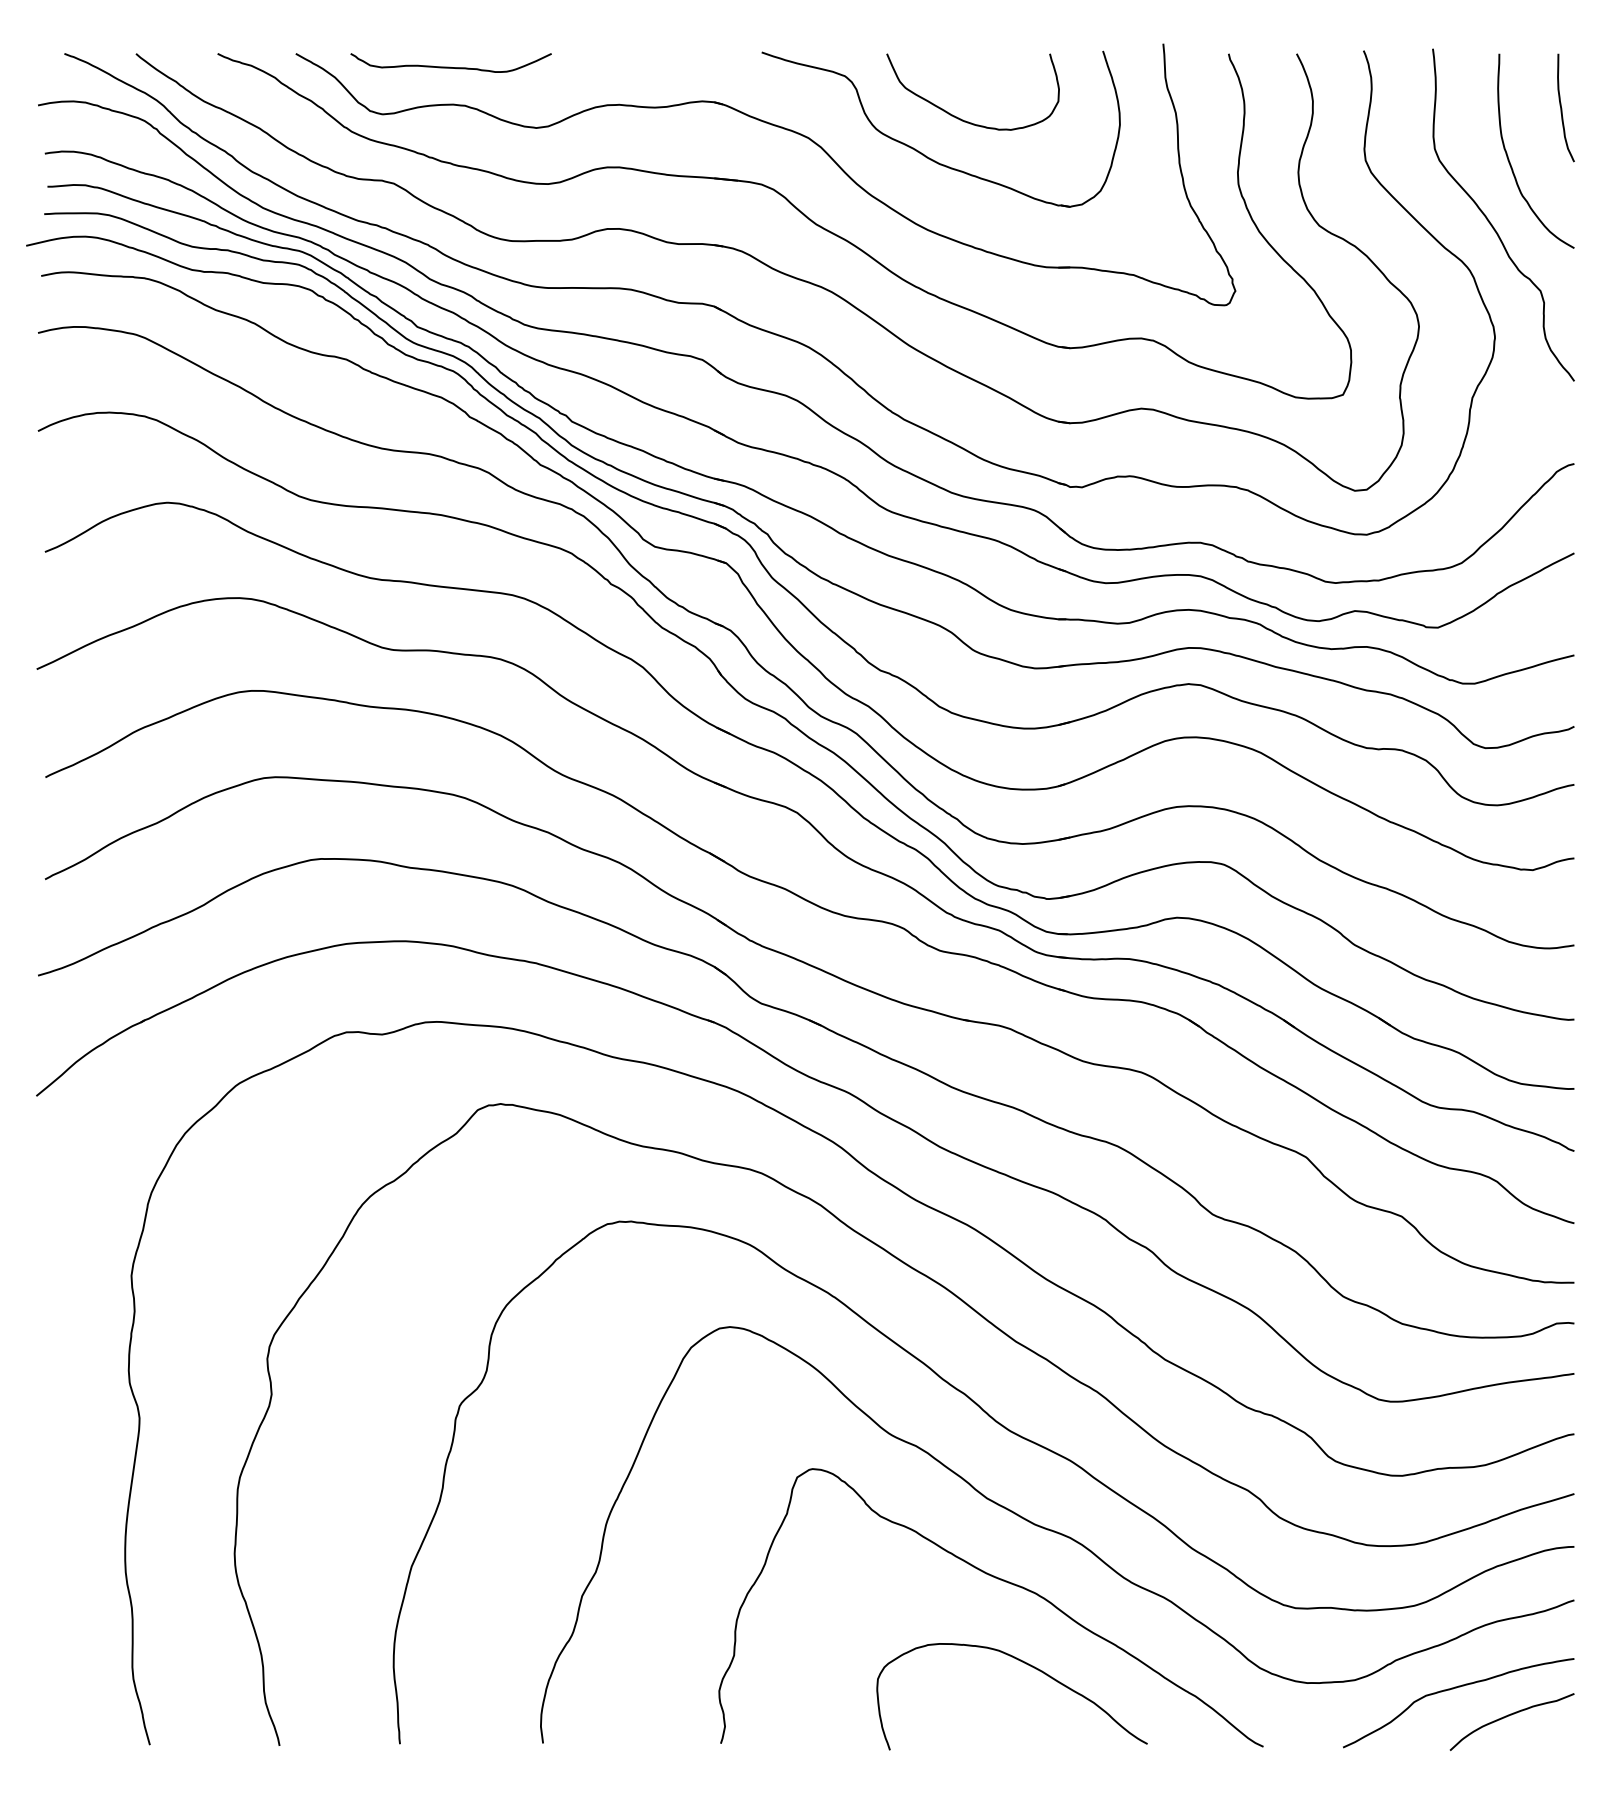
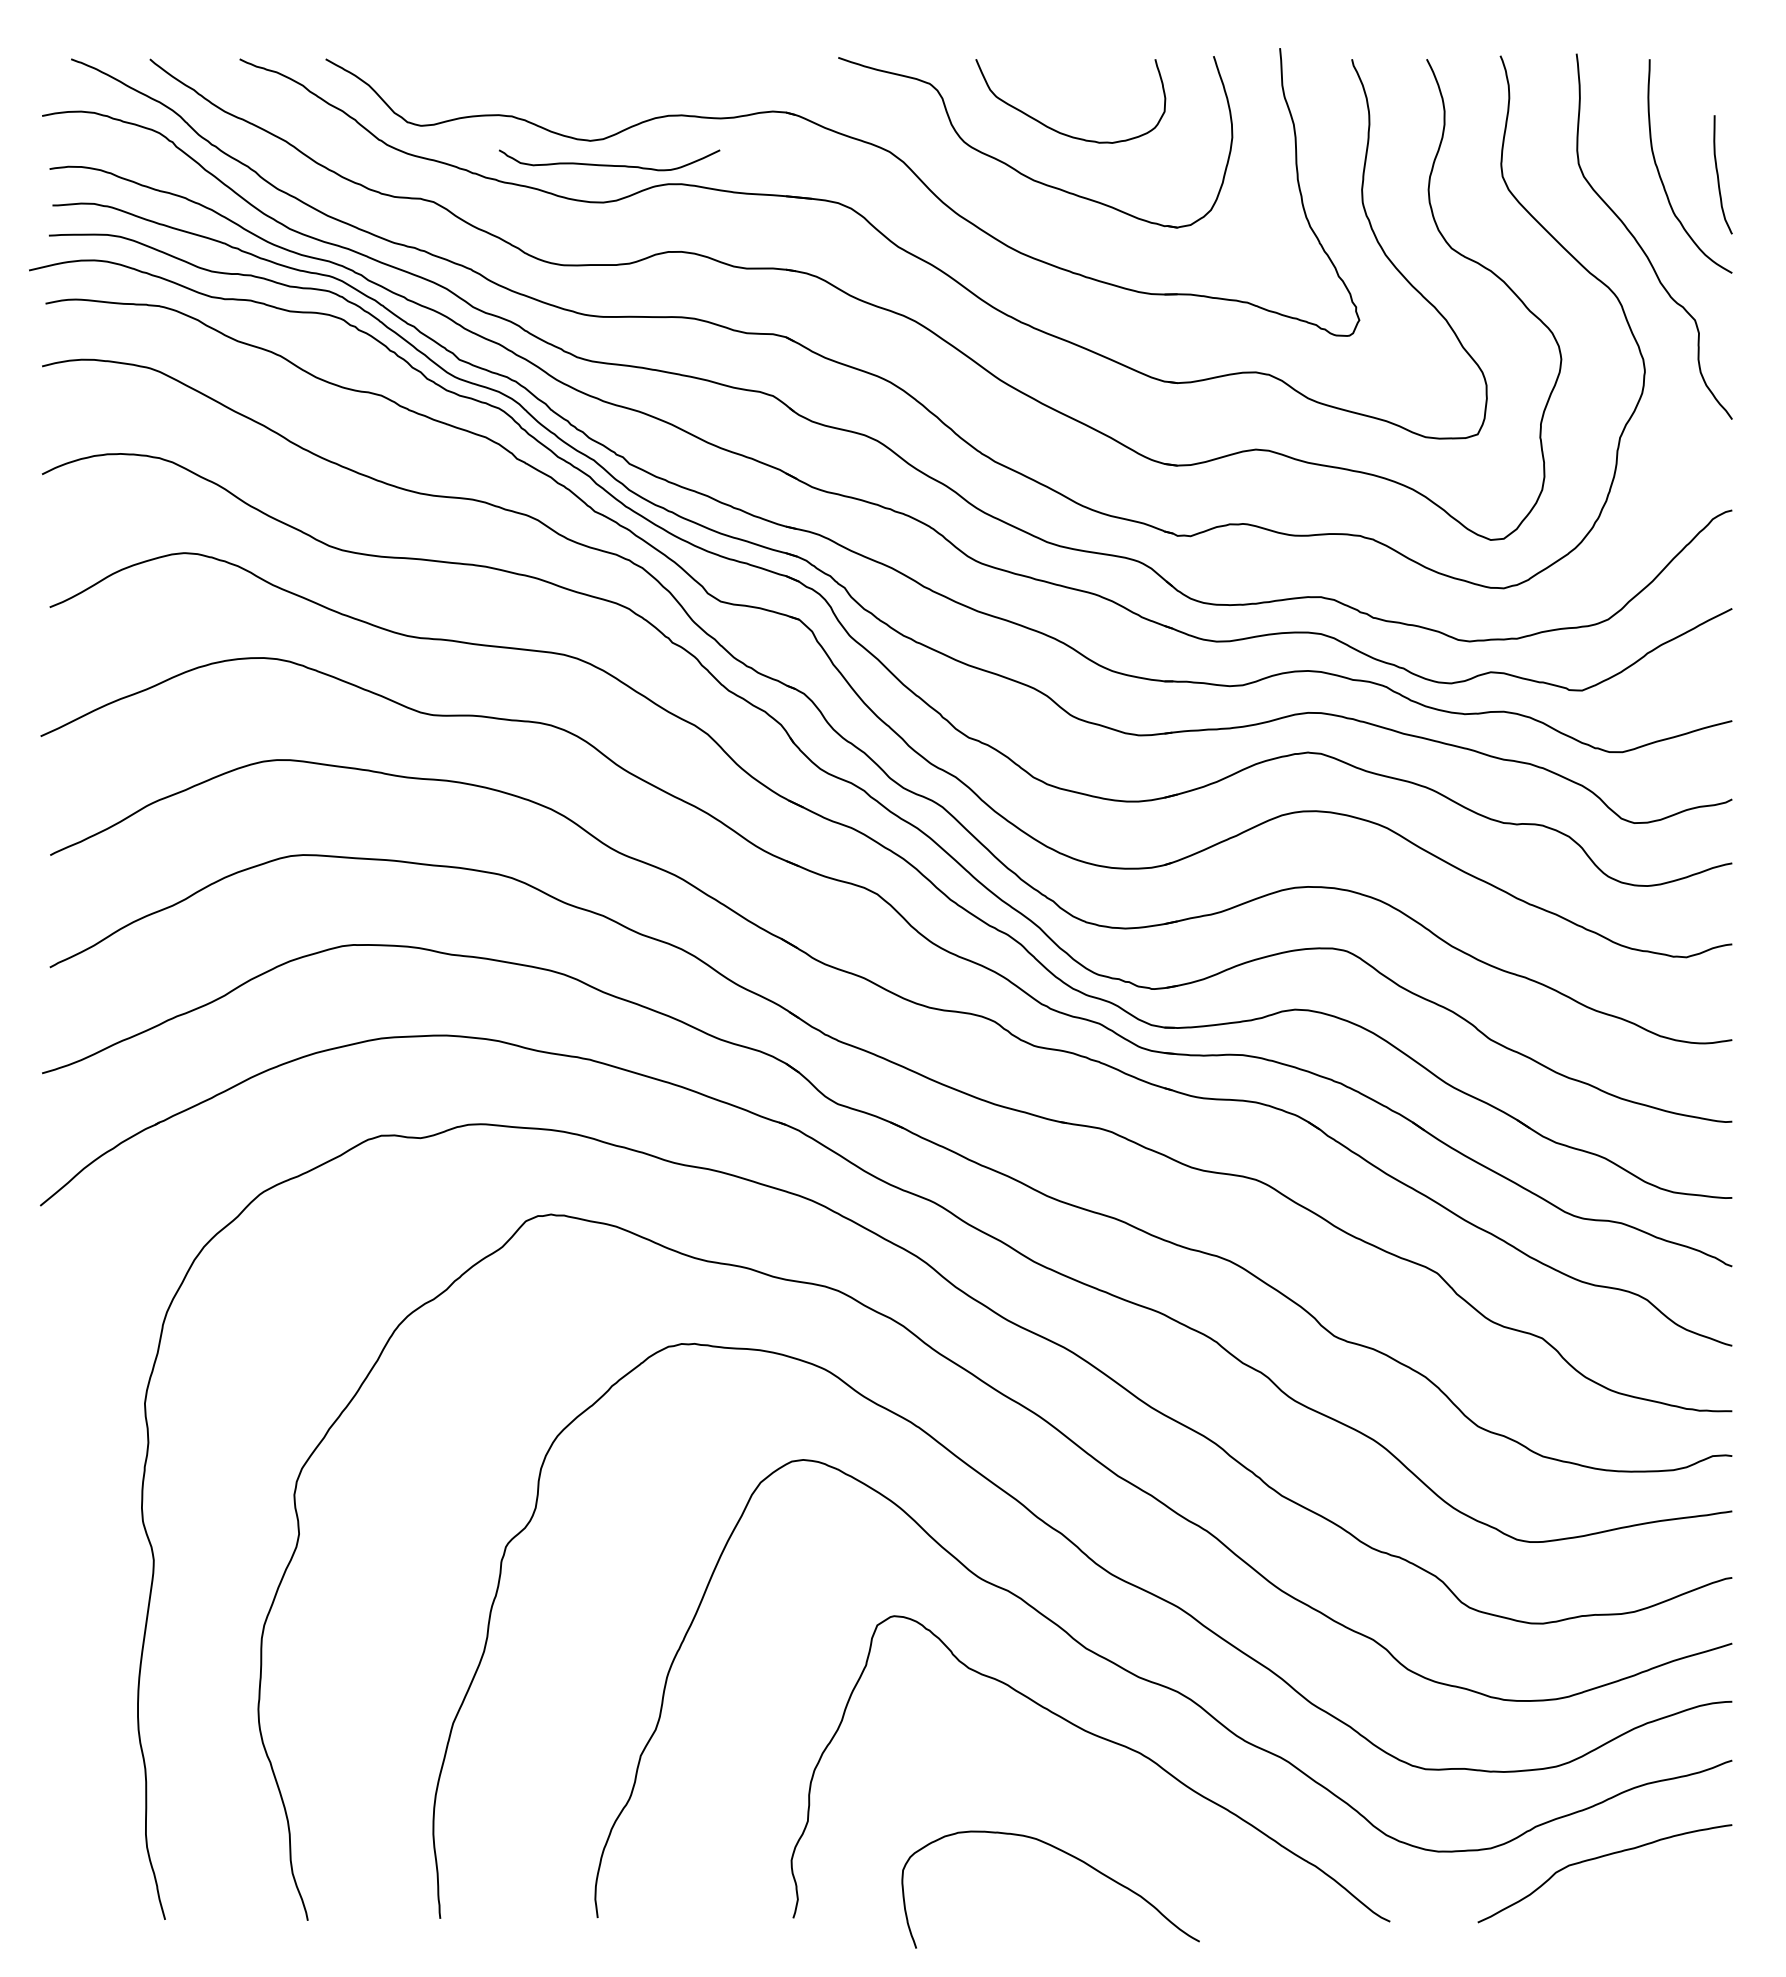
curve: (451, 66) -> (609, 164), moved
curve: (1561, 107) -> (1718, 174), moved
curve: (1028, 1665) -> (1068, 1855), moved
curve: (1510, 1715) -> (1662, 1887), removed

